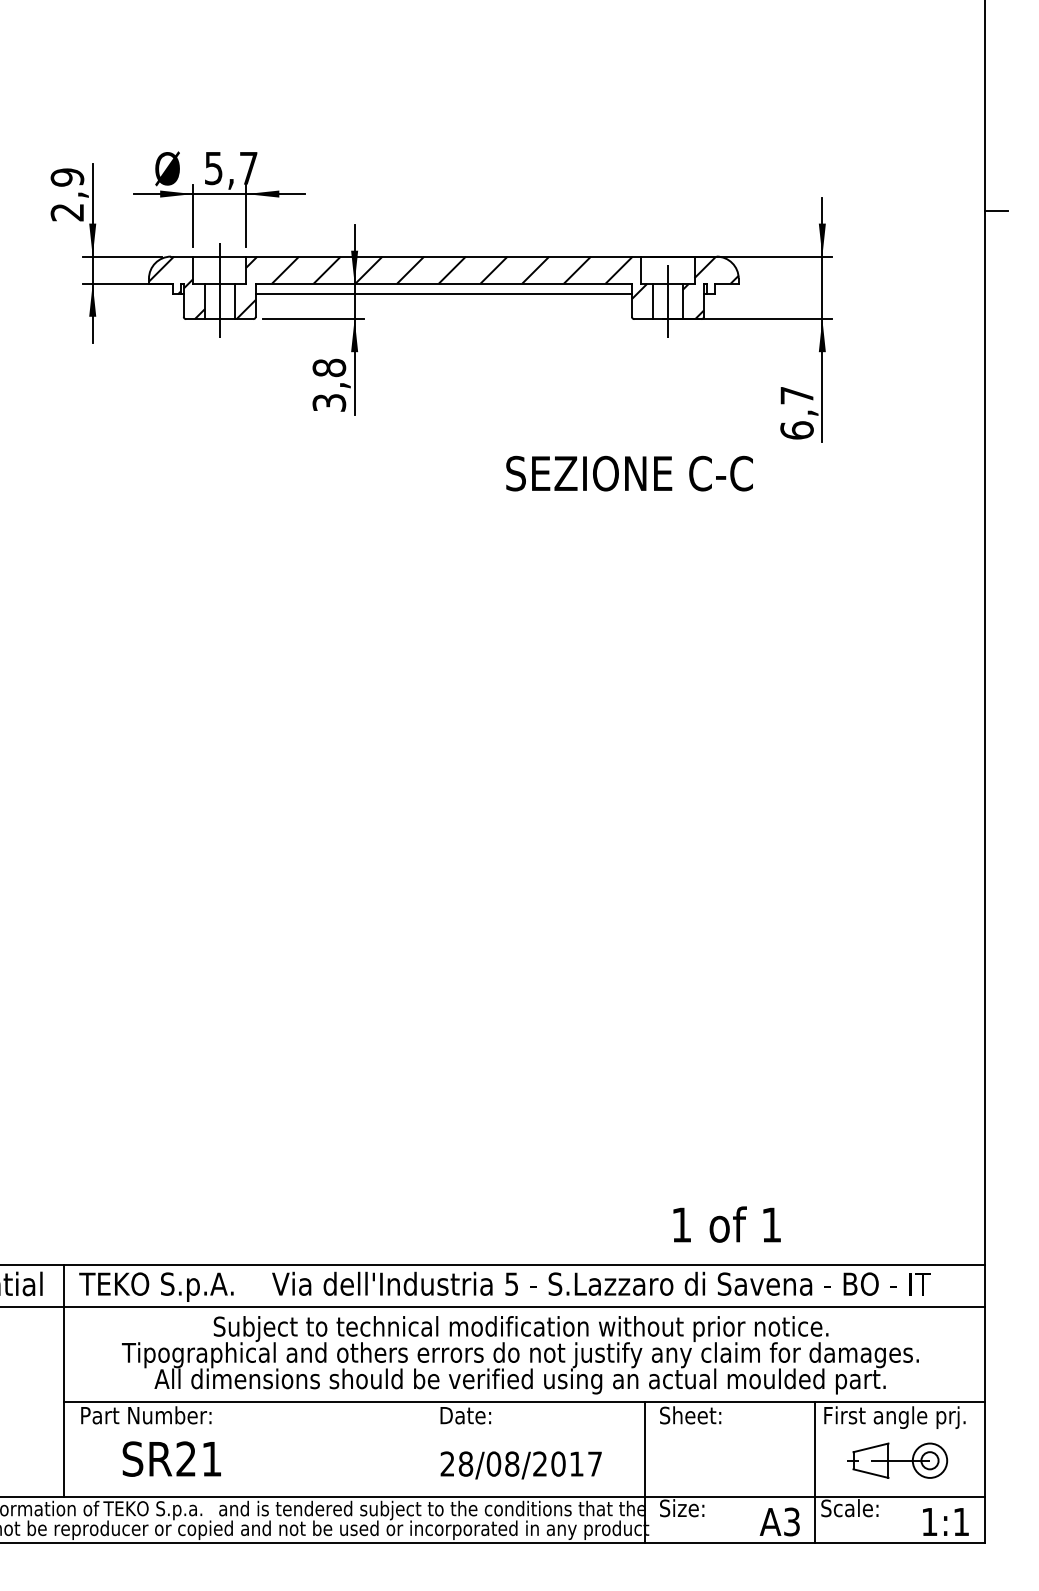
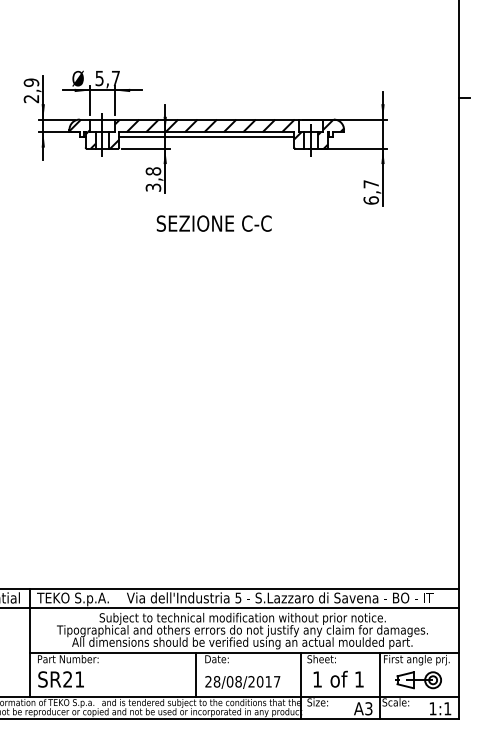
text: (627, 473) -> (213, 223), moved
text: (726, 1222) -> (338, 678), moved
line: (421, 1448) -> (196, 674), added
text: (170, 1459) -> (60, 679), moved

